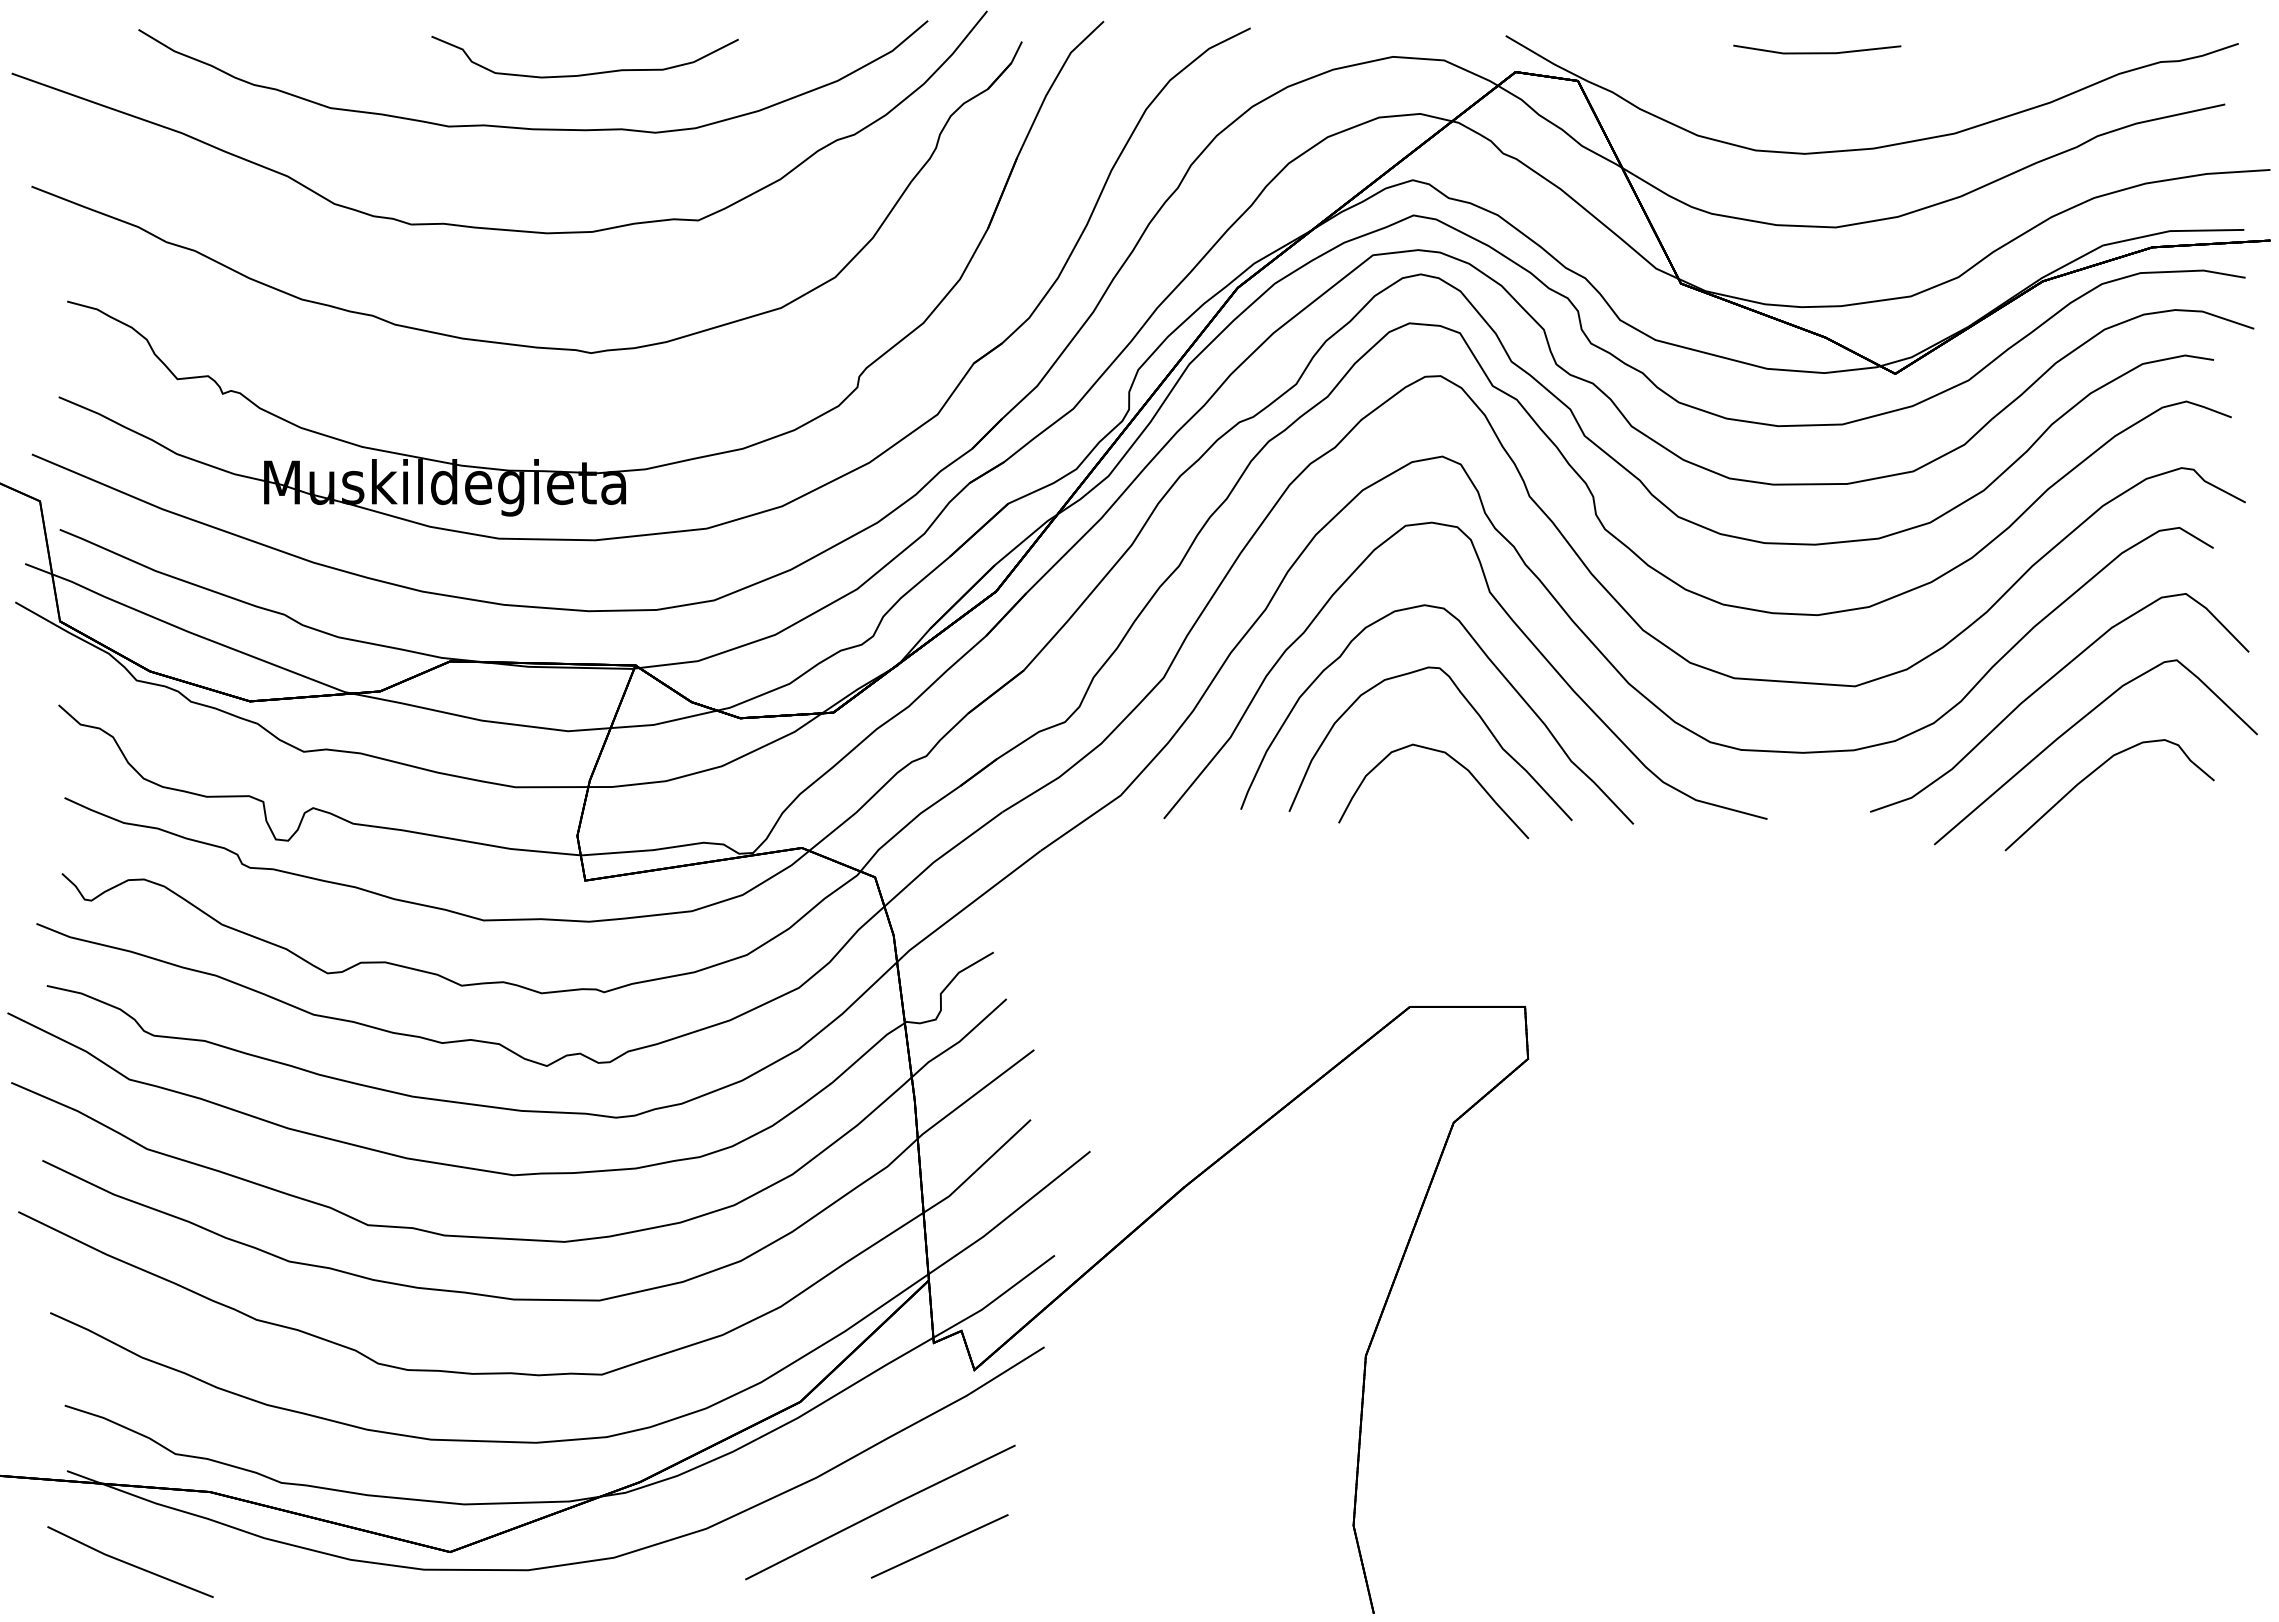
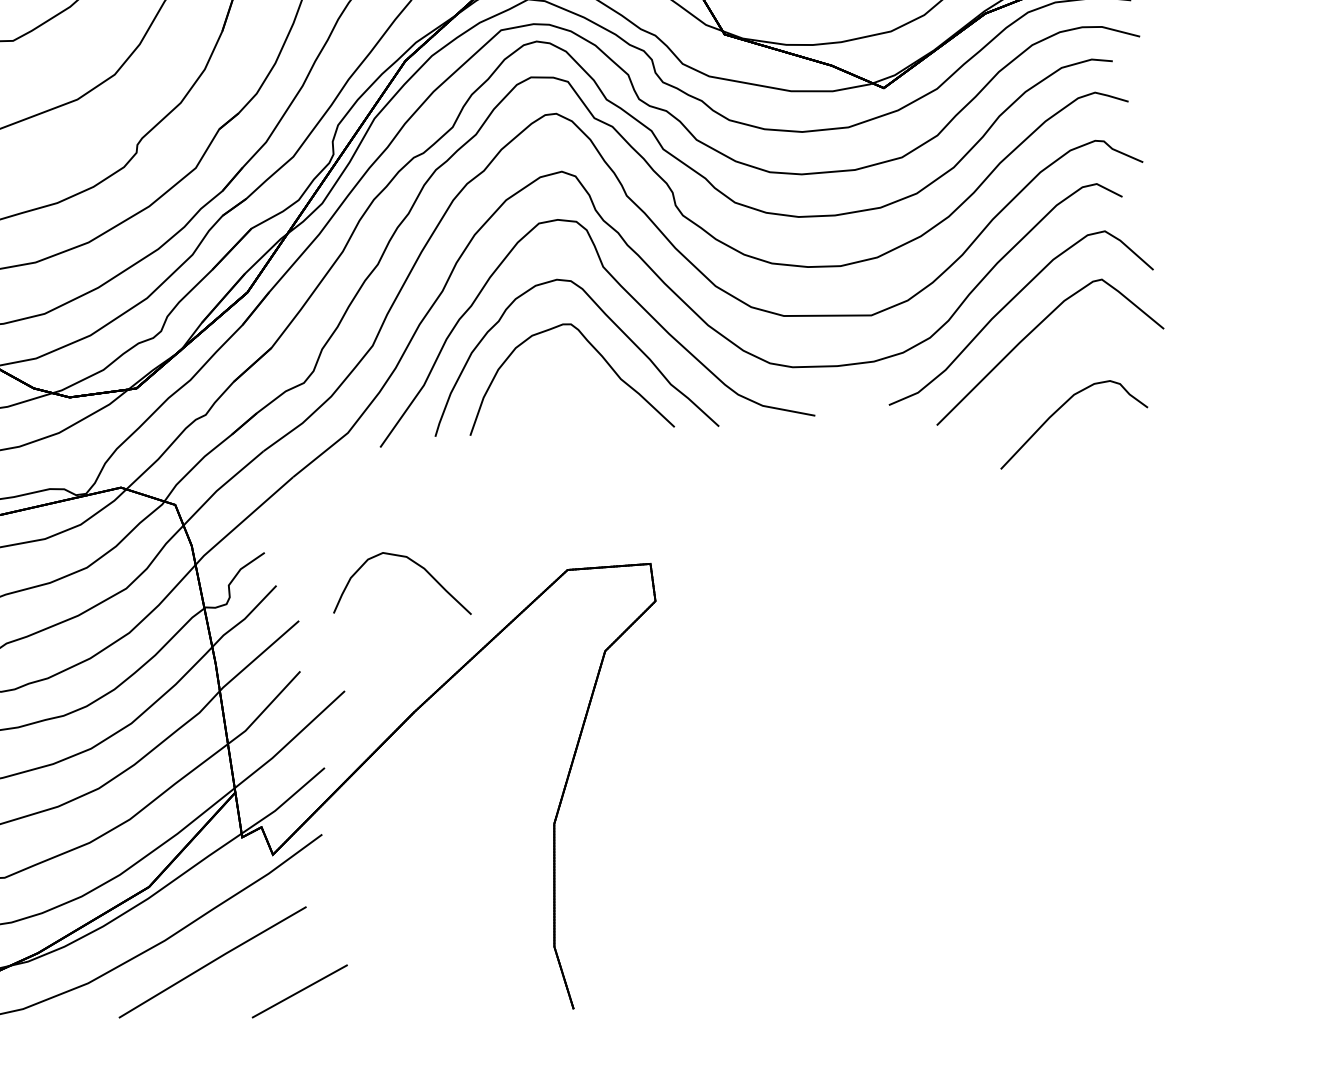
curve: (1458, 764) -> (416, 564), moved
curve: (2094, 772) -> (1061, 408), moved
line: (939, 1546) -> (299, 991), moved

